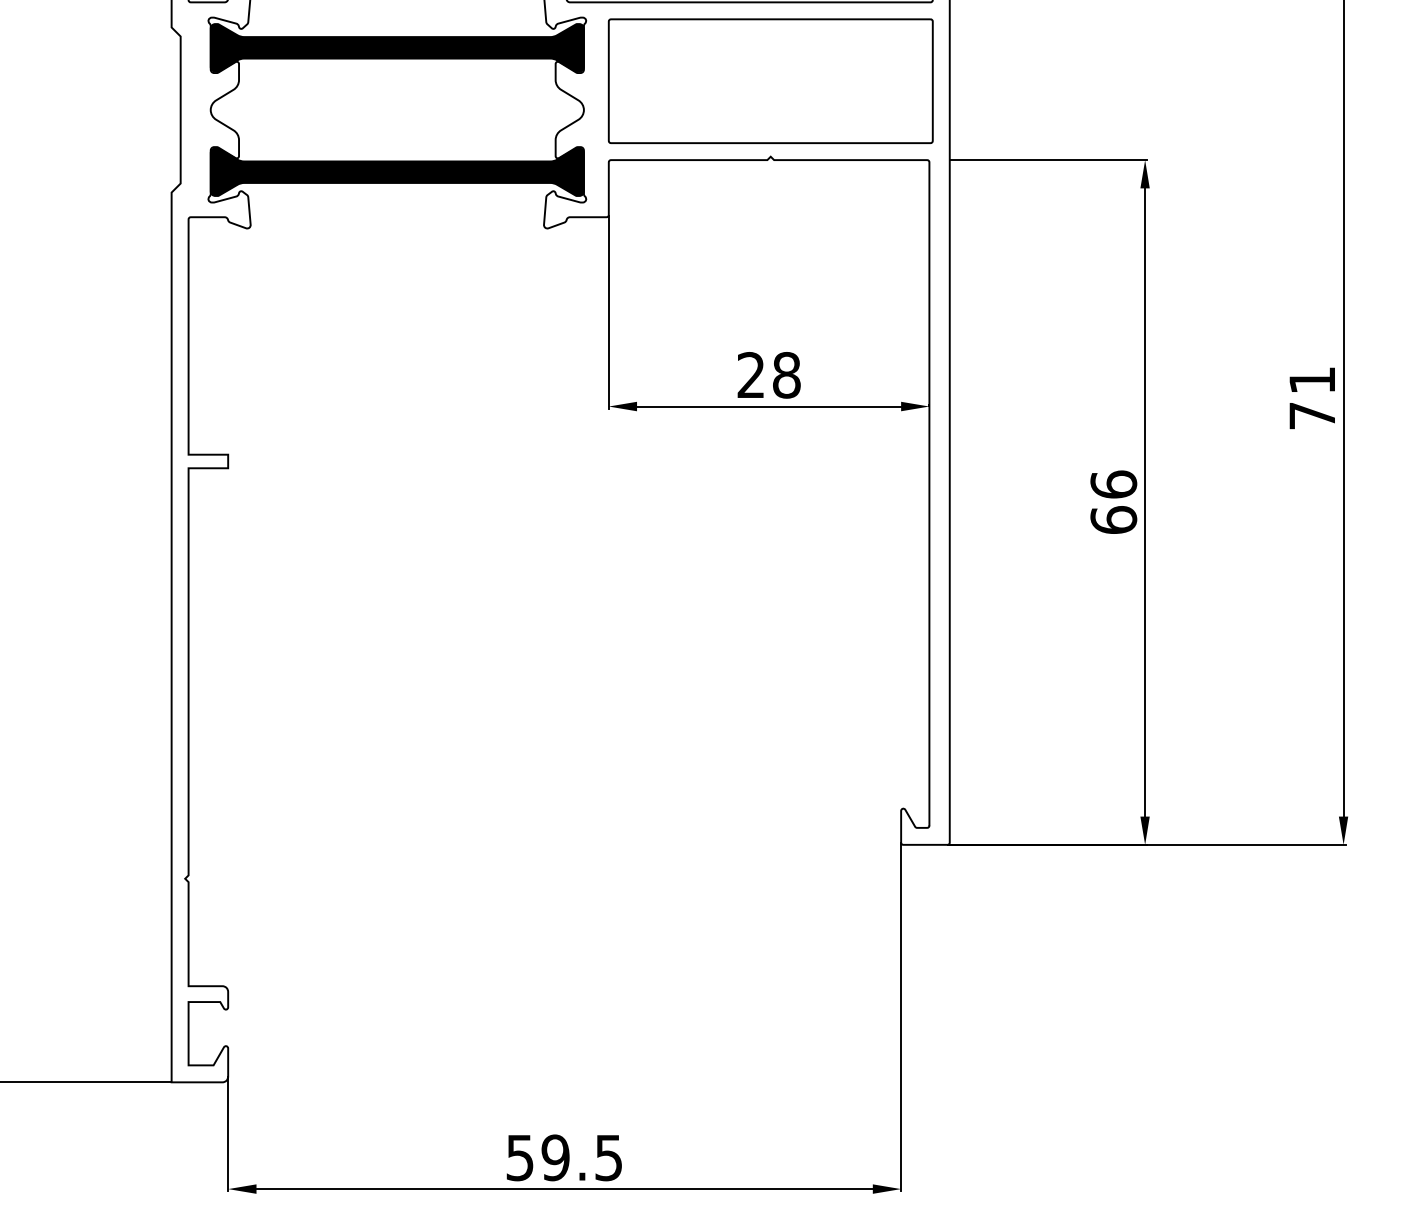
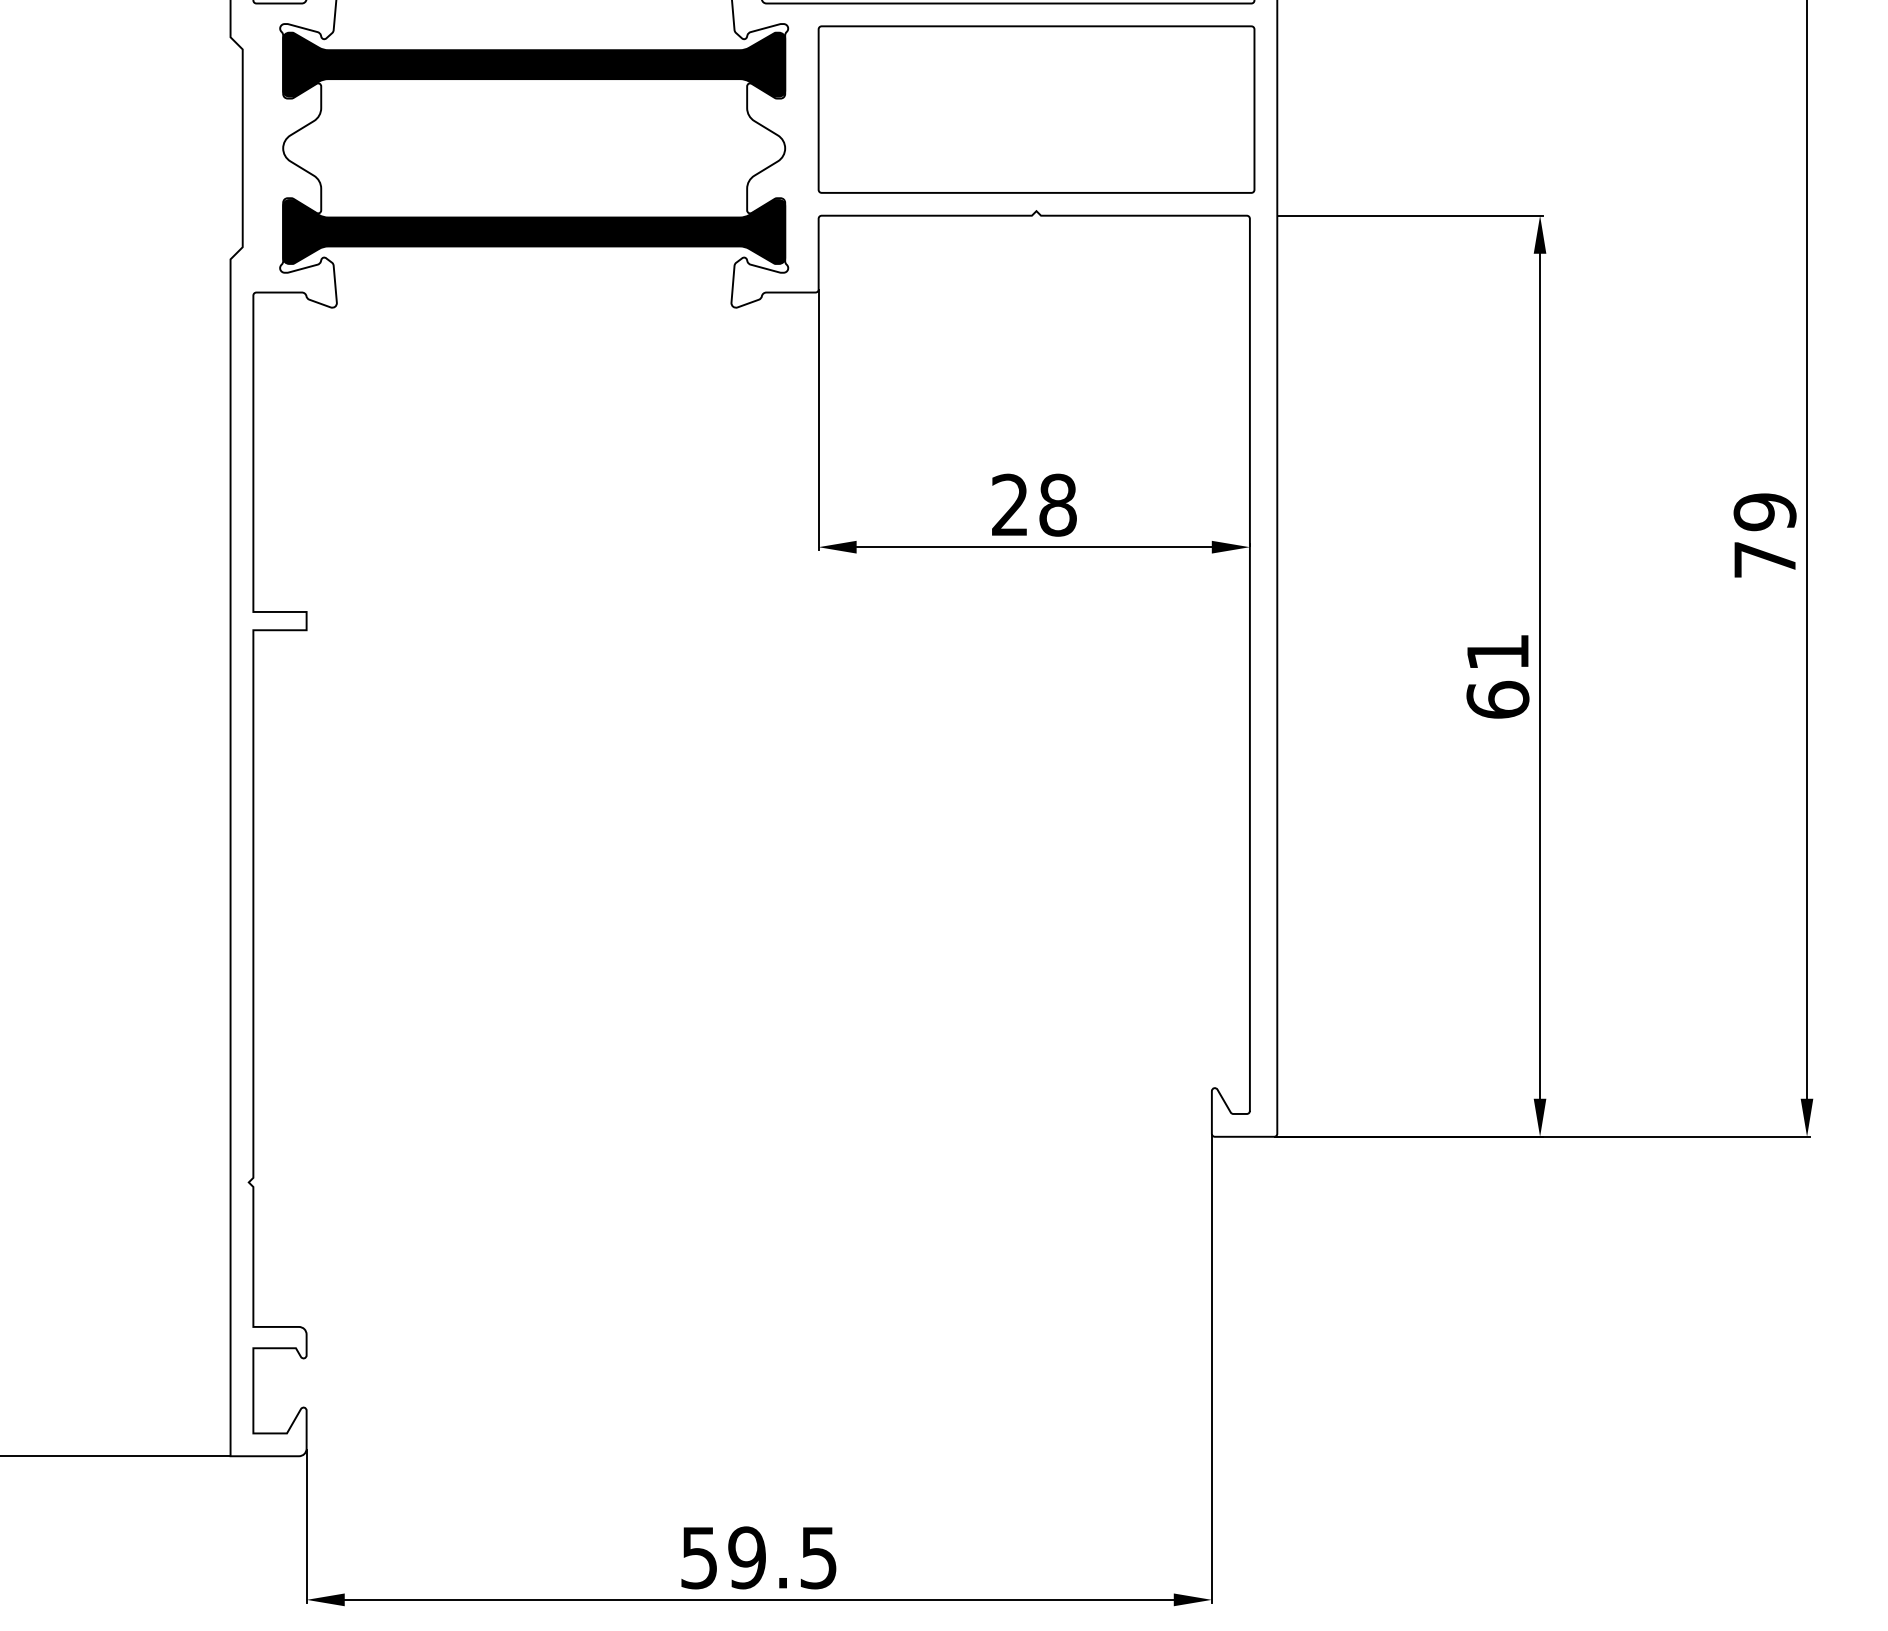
text: (1311, 380) -> (1764, 512), 71 -> 79
text: (1113, 484) -> (1497, 651), 66 -> 61

